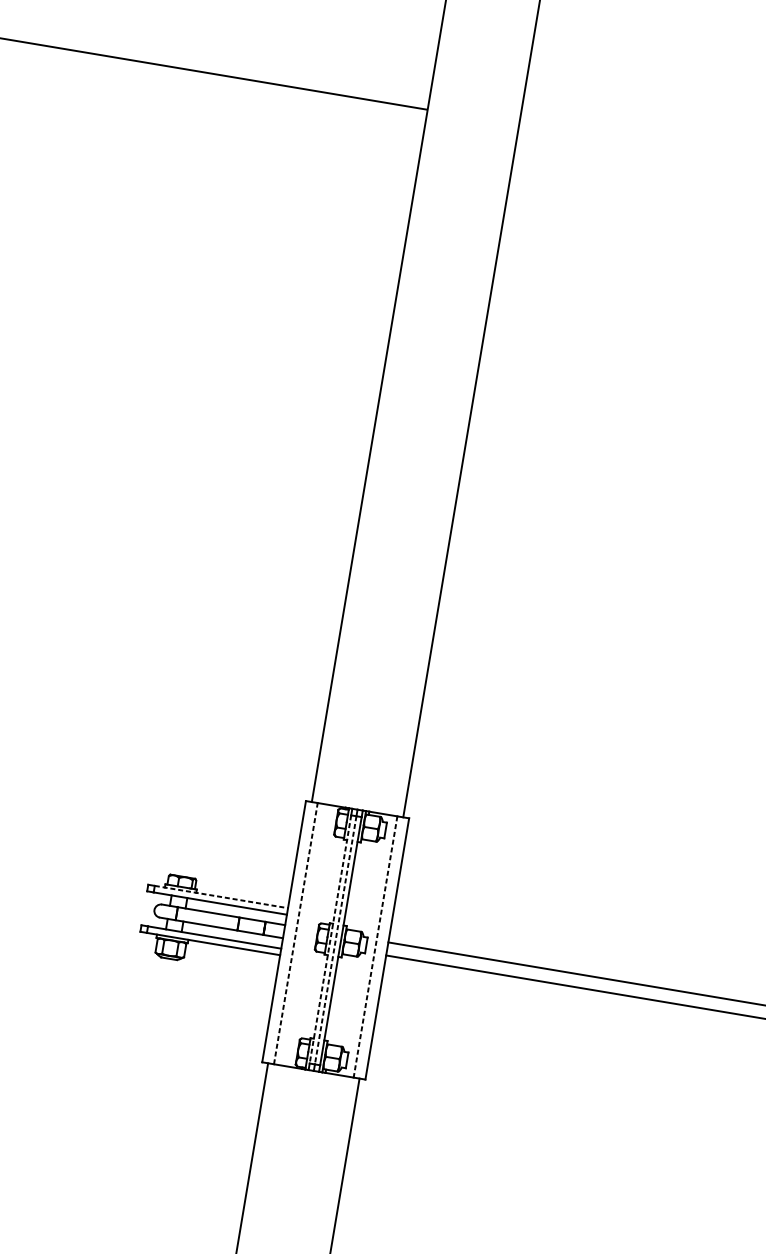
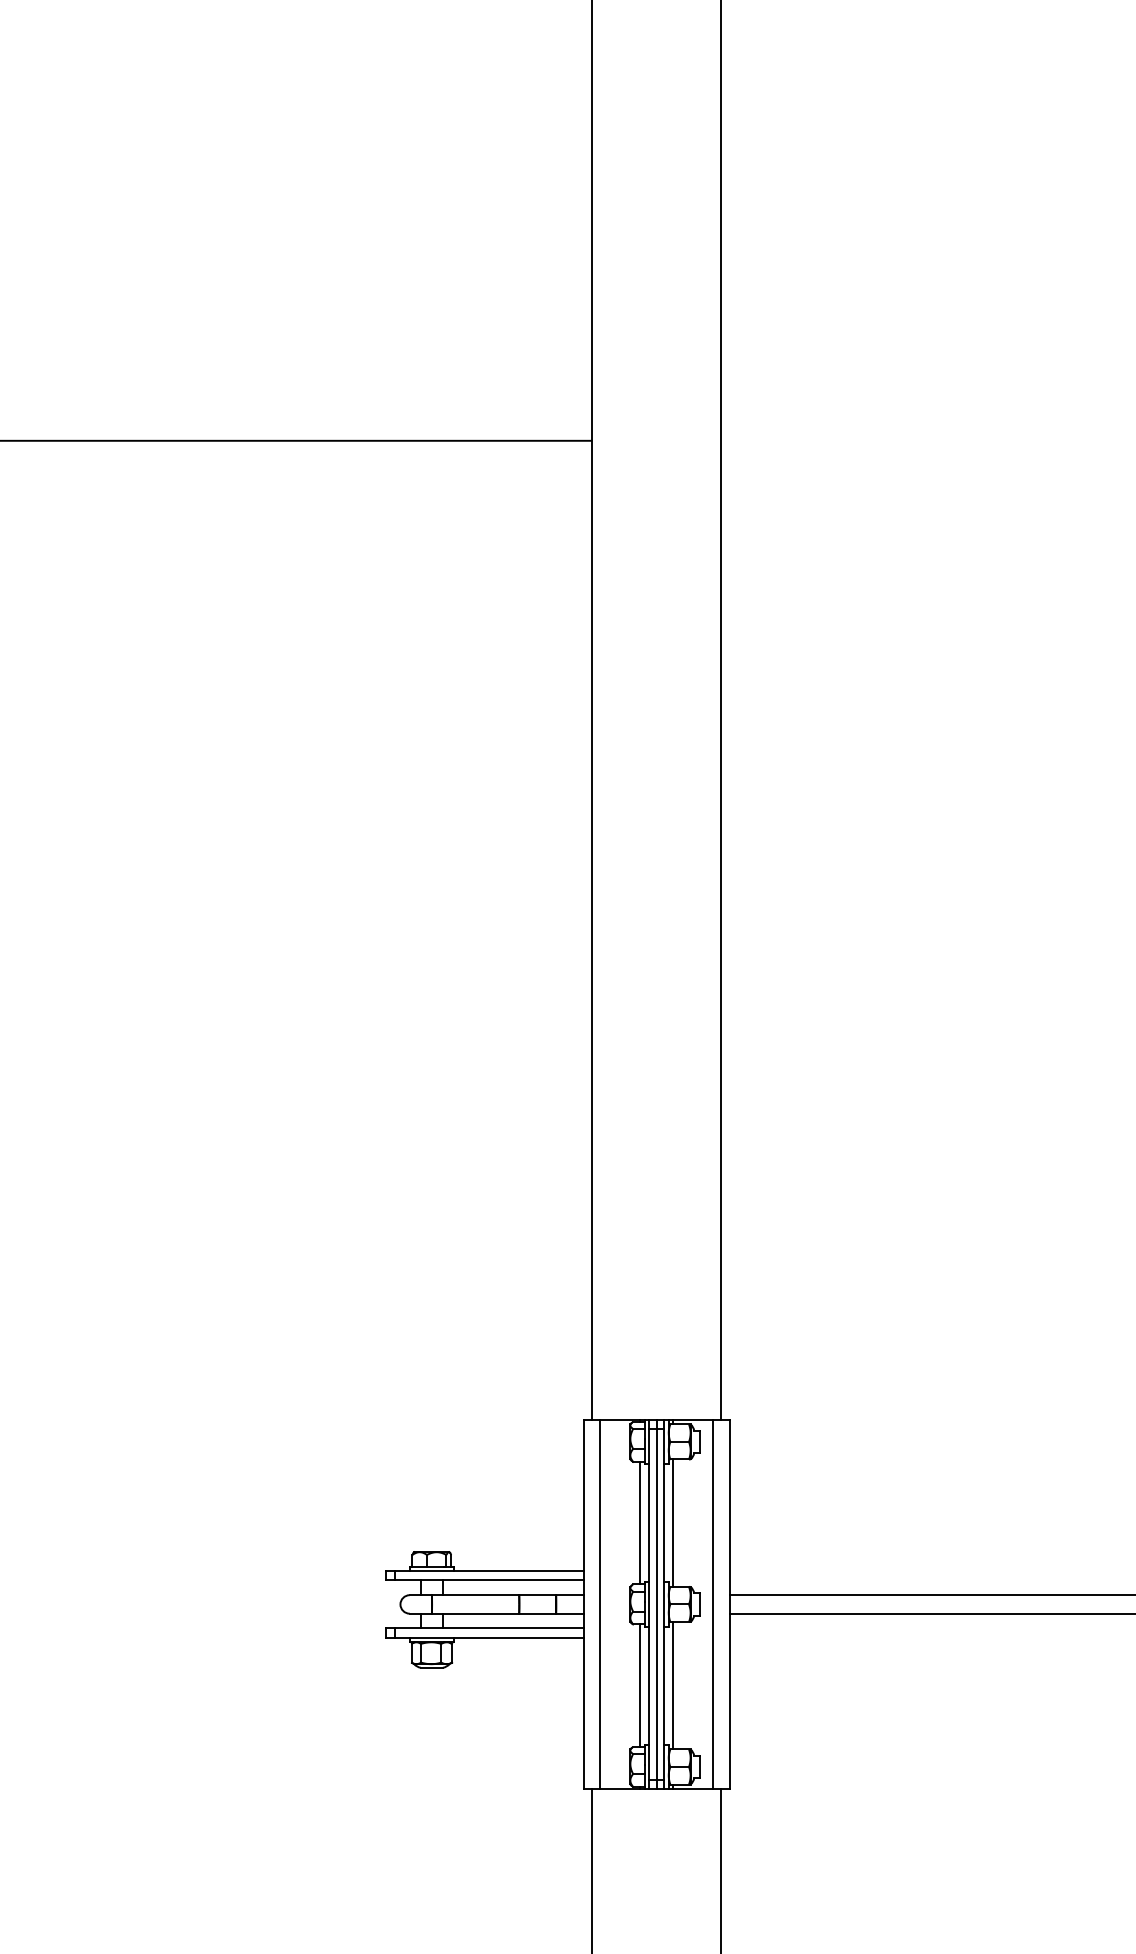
line: (333, 880) -> (640, 1522), added
line: (357, 884) -> (673, 1522), added
line: (222, 897) -> (490, 1571), dashed -> solid
line: (295, 933) -> (600, 1604), dashed -> solid
line: (330, 939) -> (649, 1604), dashed -> solid
line: (335, 940) -> (656, 1604), dashed -> solid
line: (375, 947) -> (713, 1604), dashed -> solid
line: (314, 995) -> (640, 1685), added
line: (337, 999) -> (673, 1685), added

